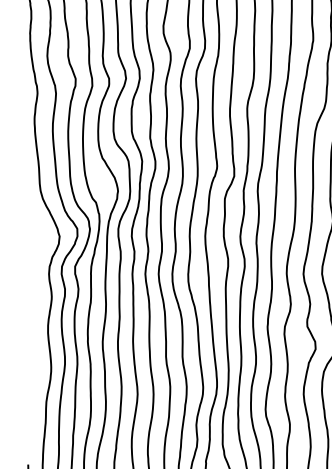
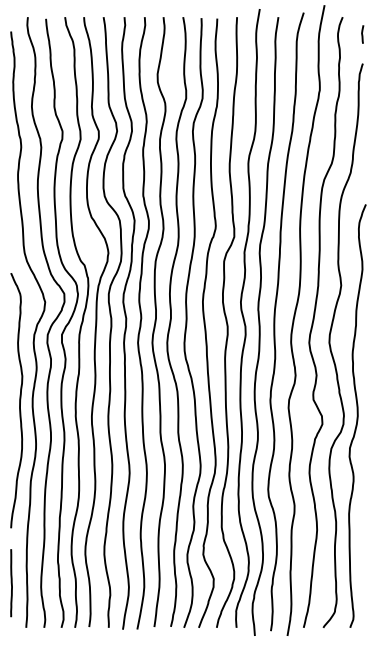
curve: (35, 327) -> (19, 400), added

